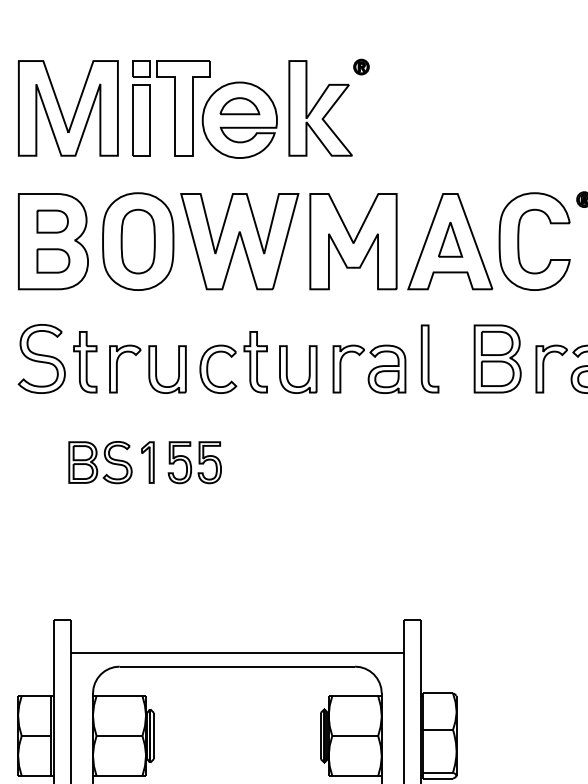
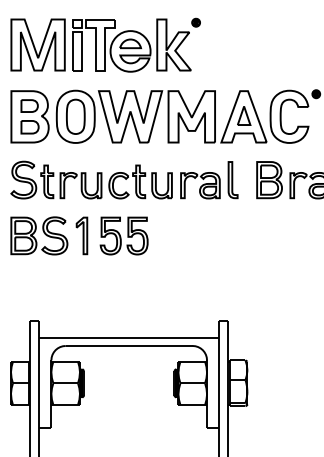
part: (145, 461) -> (79, 235), size x1.67

